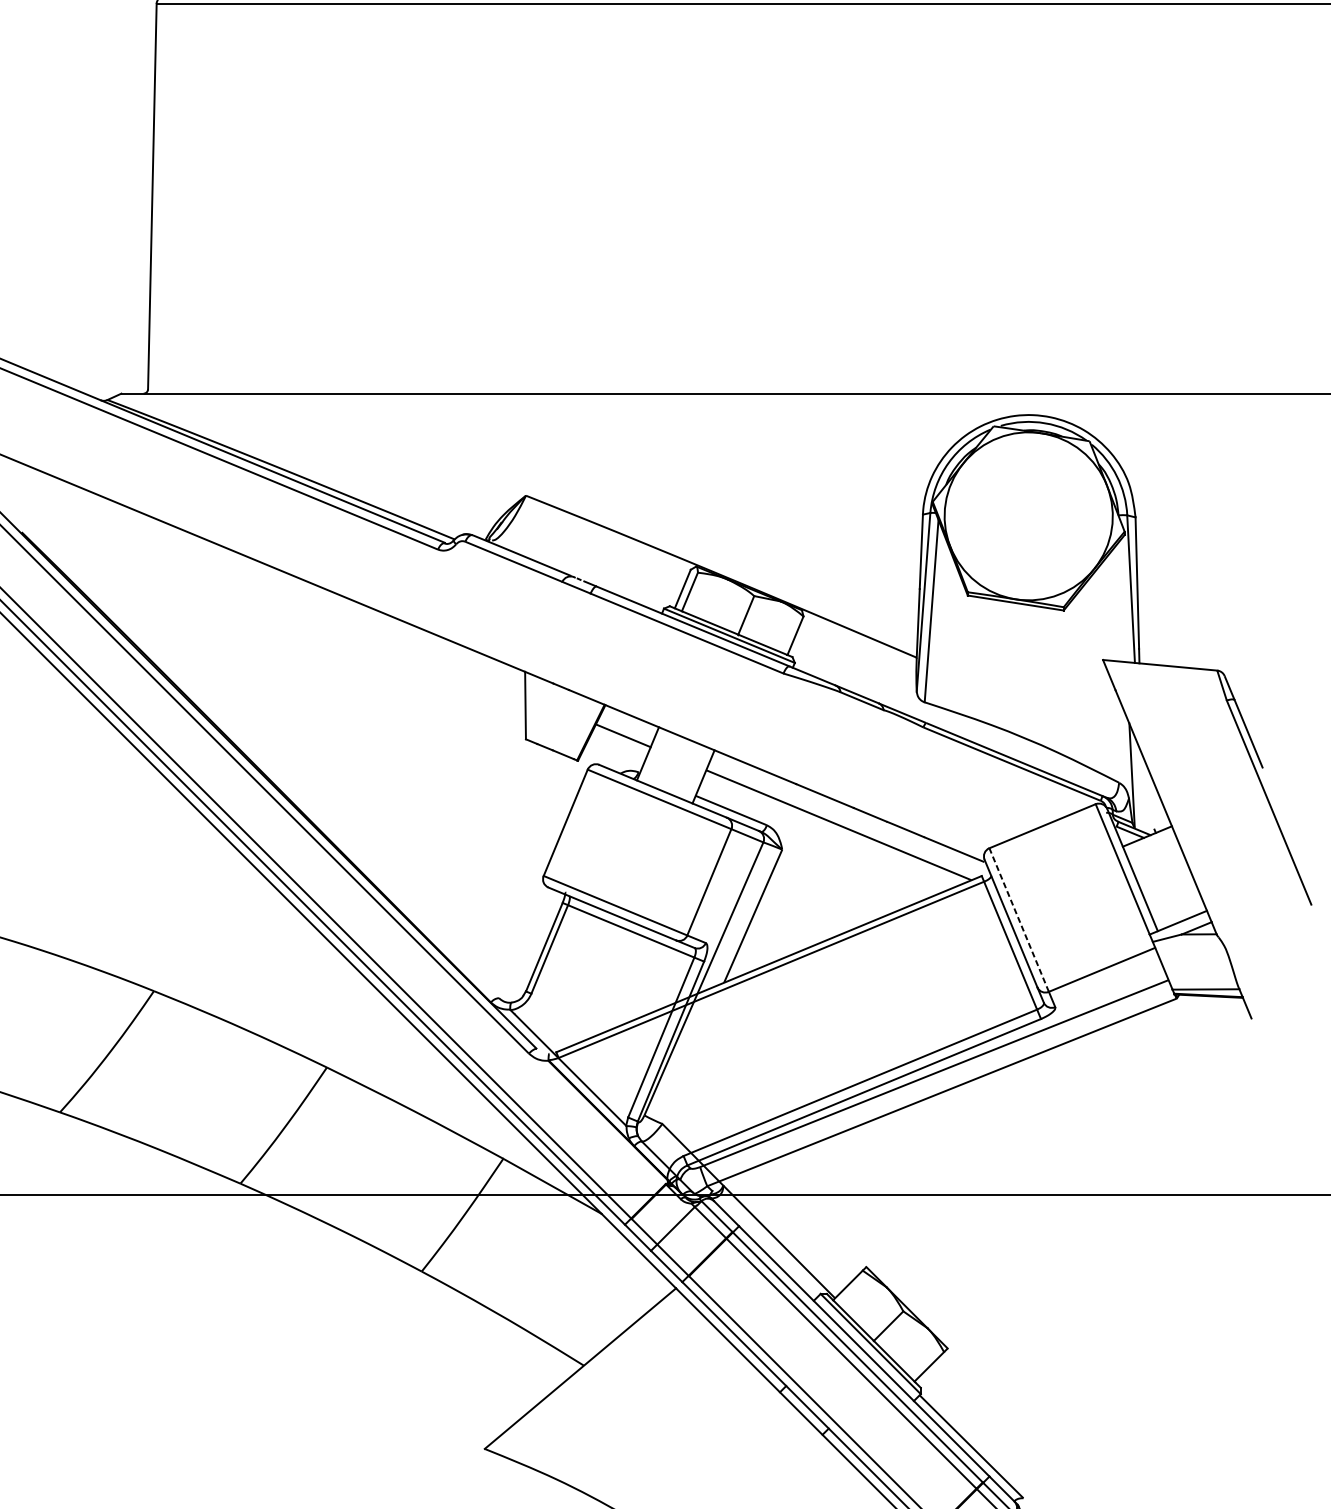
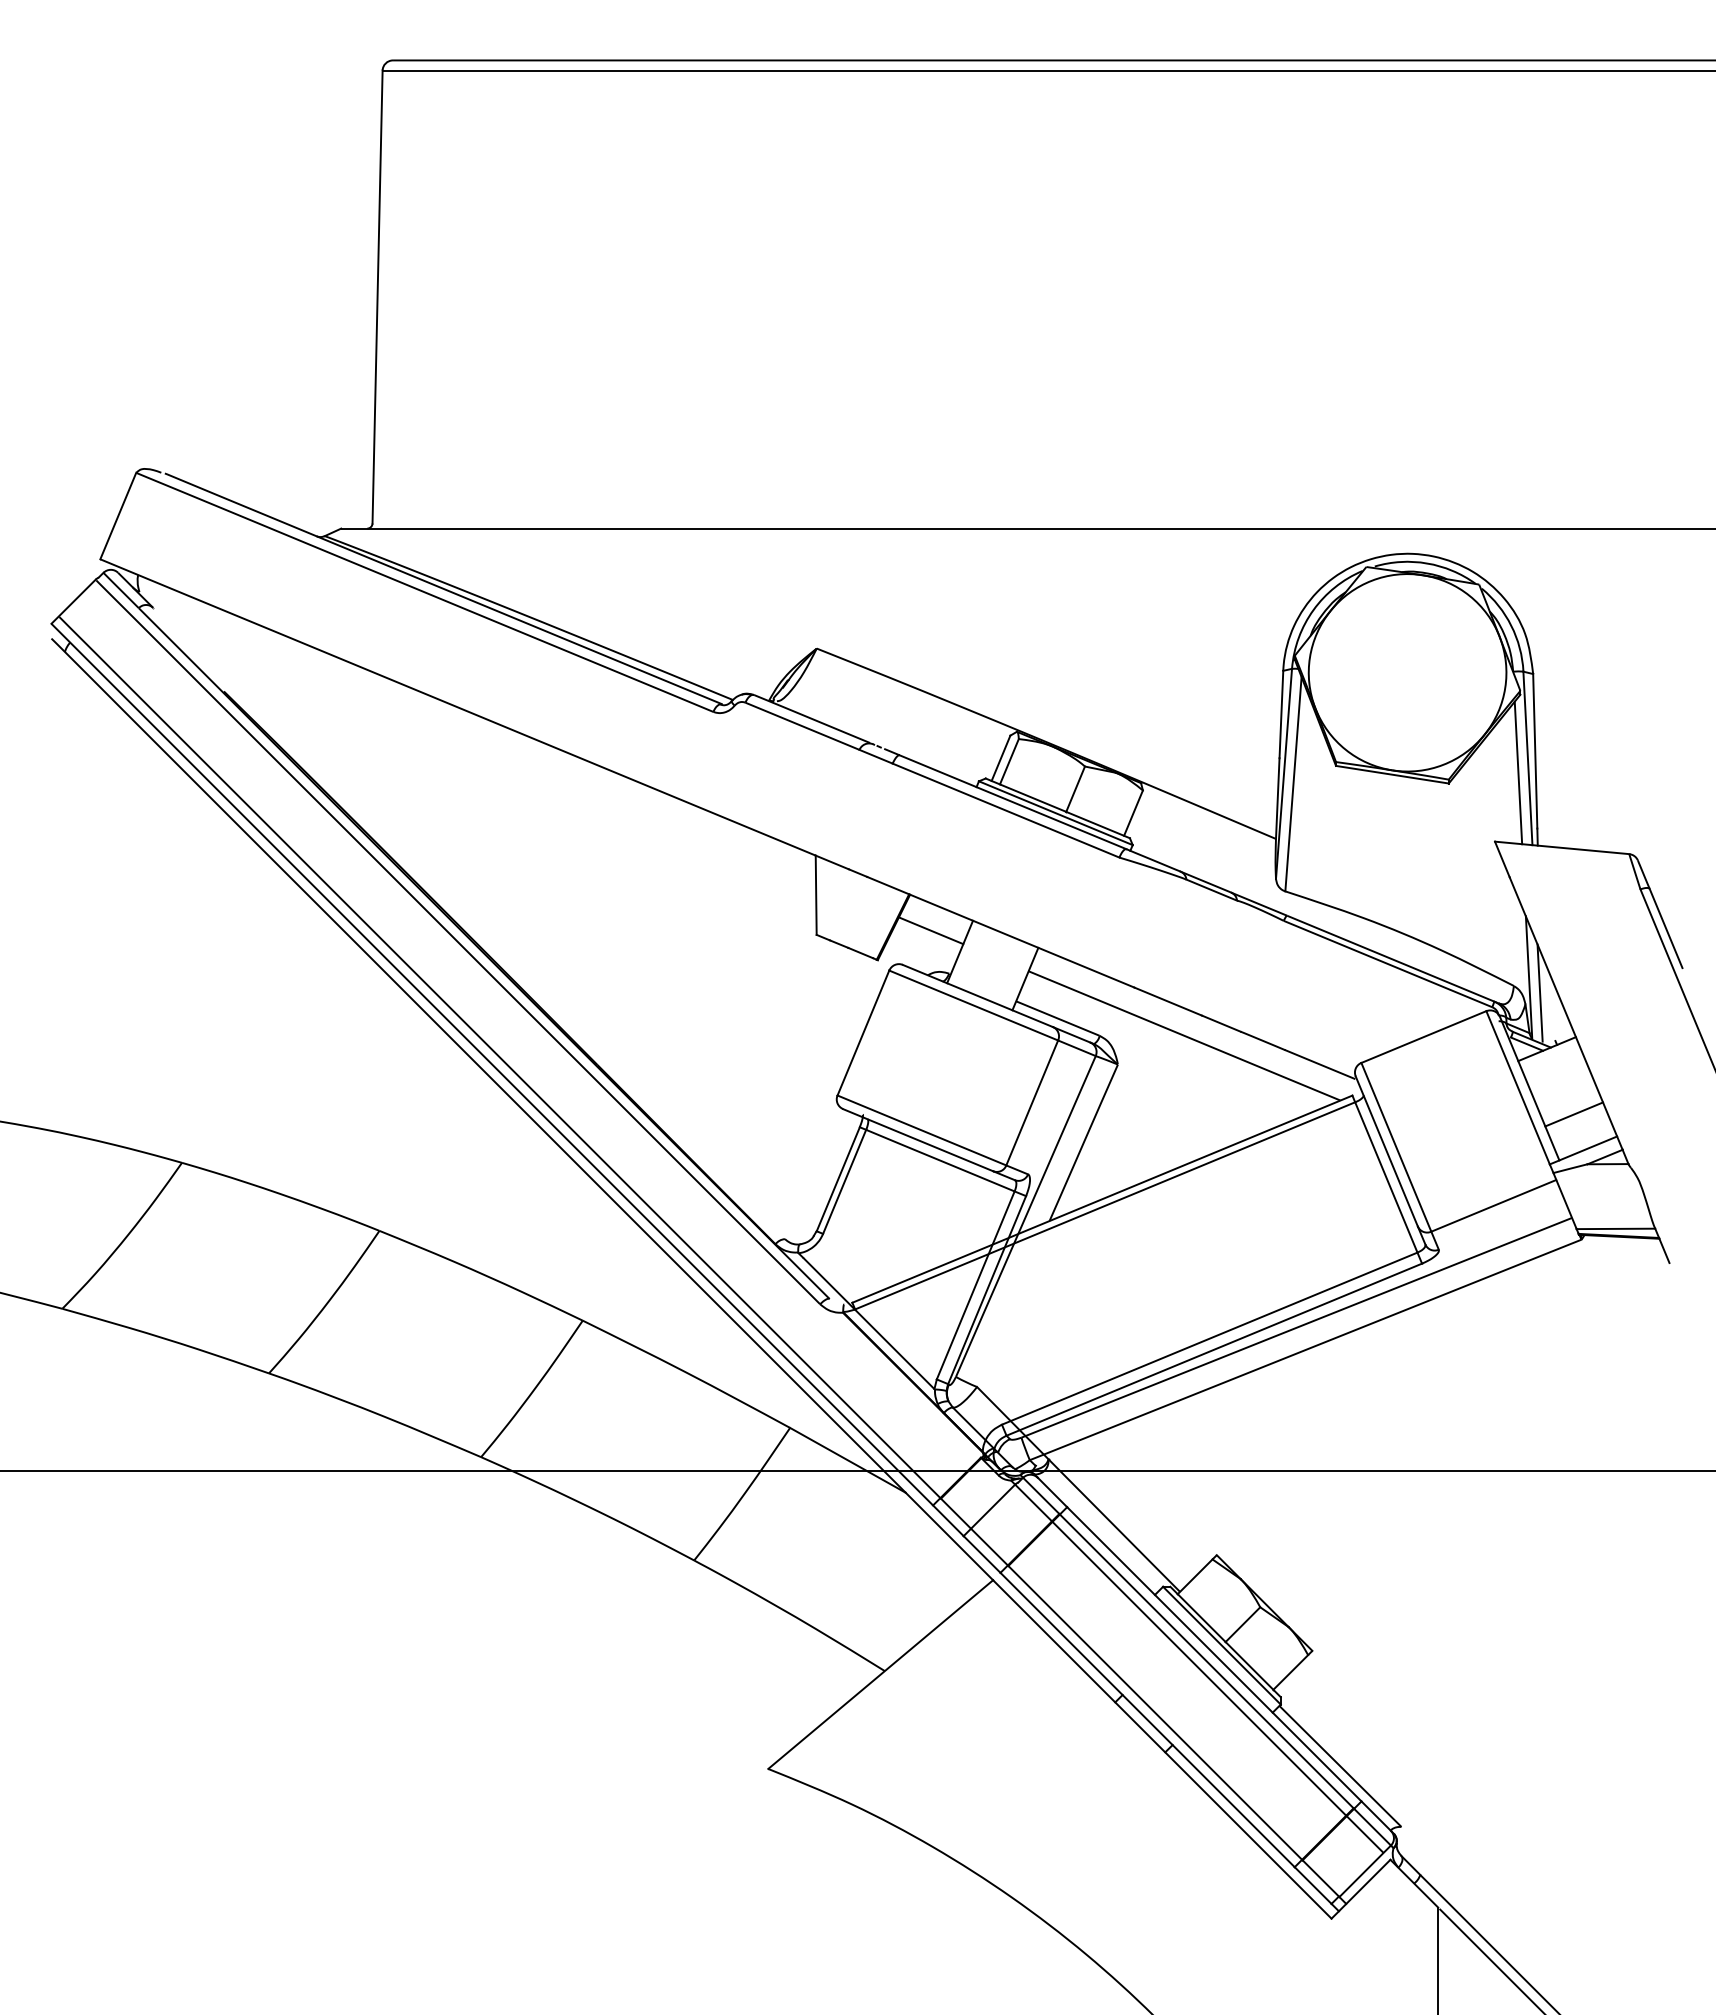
line: (1123, 601) -> (1518, 772), added
line: (1140, 788) -> (1539, 992), added
line: (1169, 892) -> (1573, 1114), added
line: (1019, 919) -> (1396, 1146), dashed -> solid

